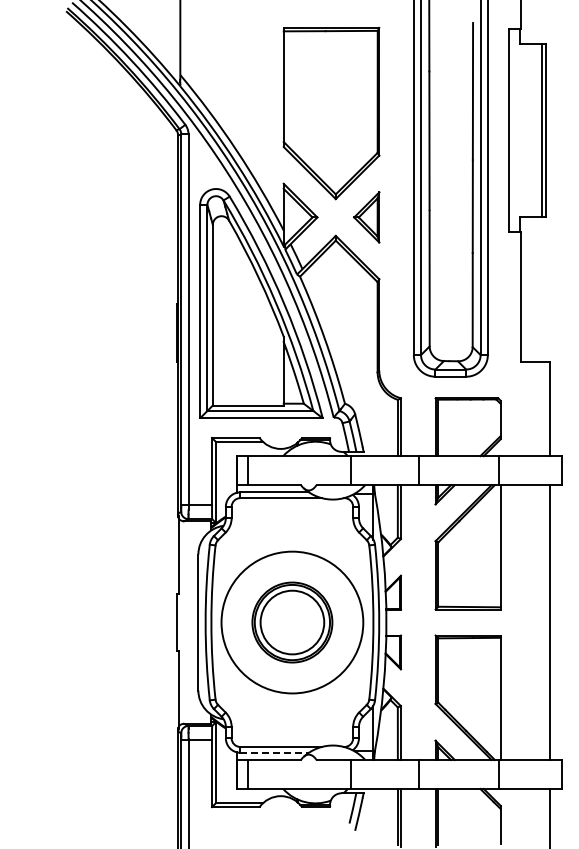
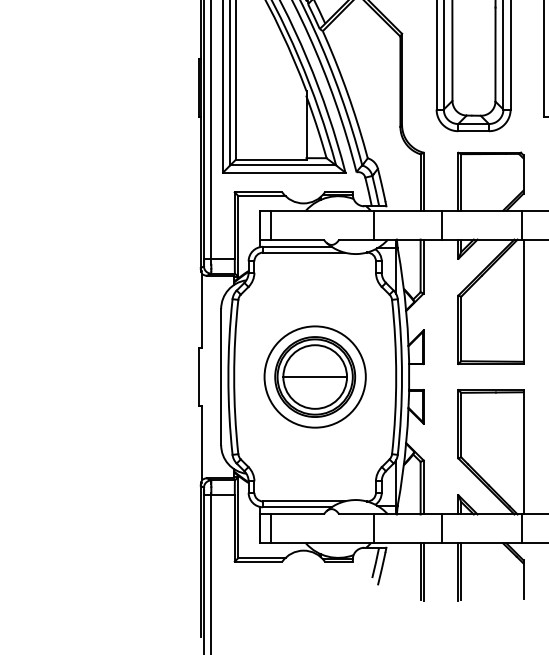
circle: (292, 622) -> (315, 376), size x0.71
line: (292, 622) -> (315, 376), added
line: (275, 752) -> (298, 506), dashed -> solid

